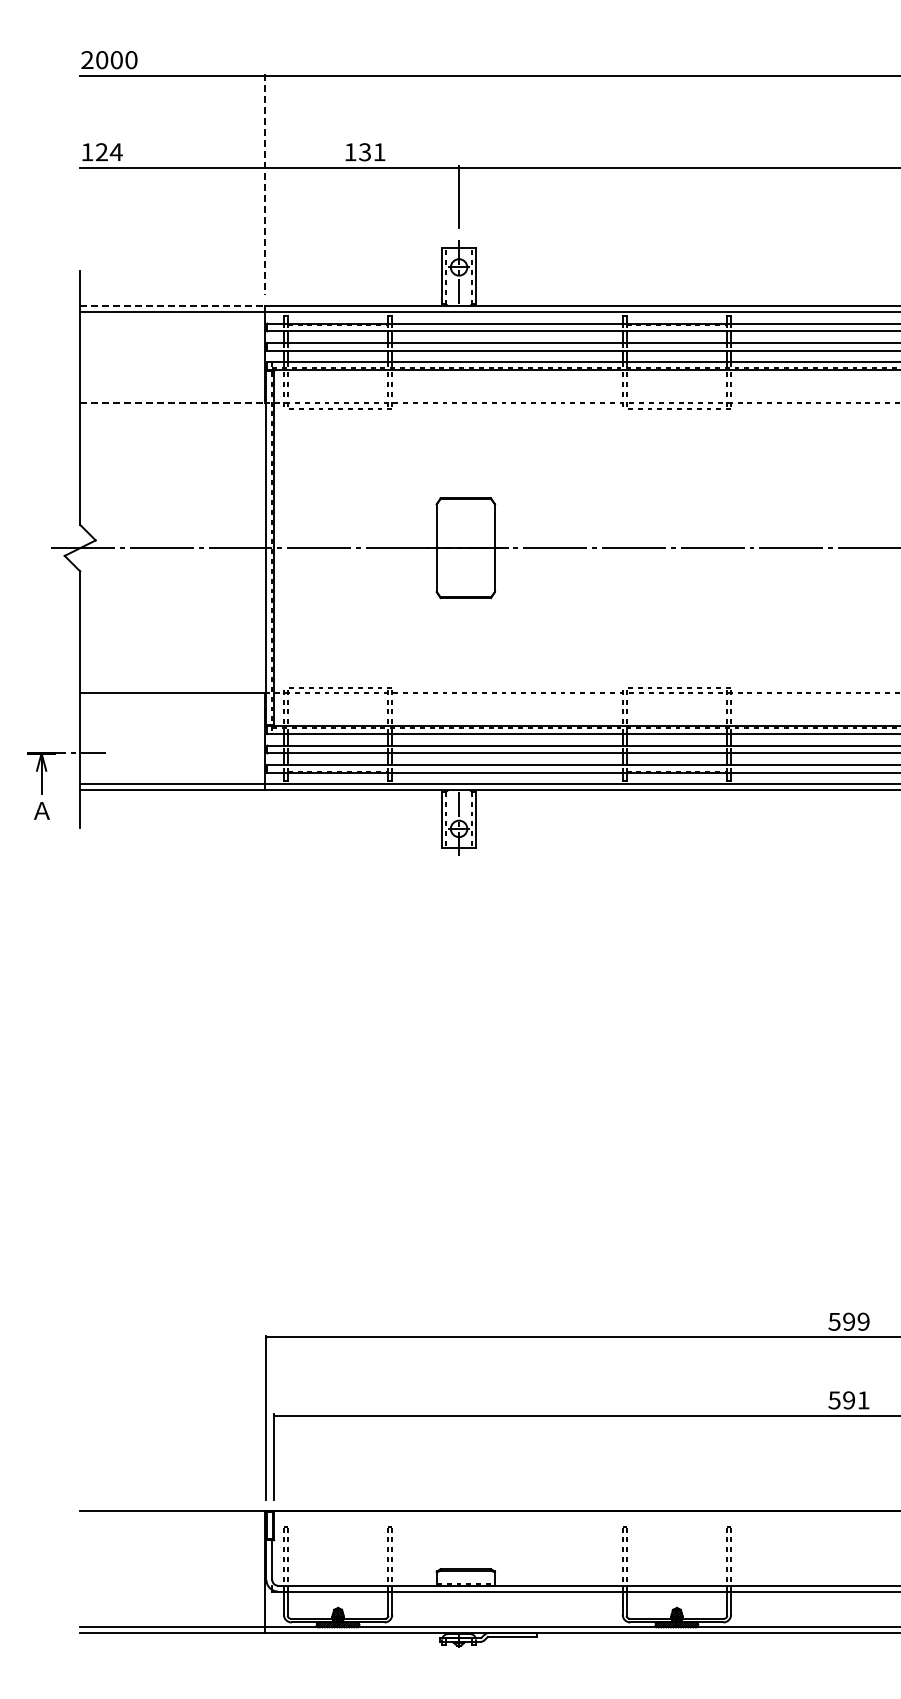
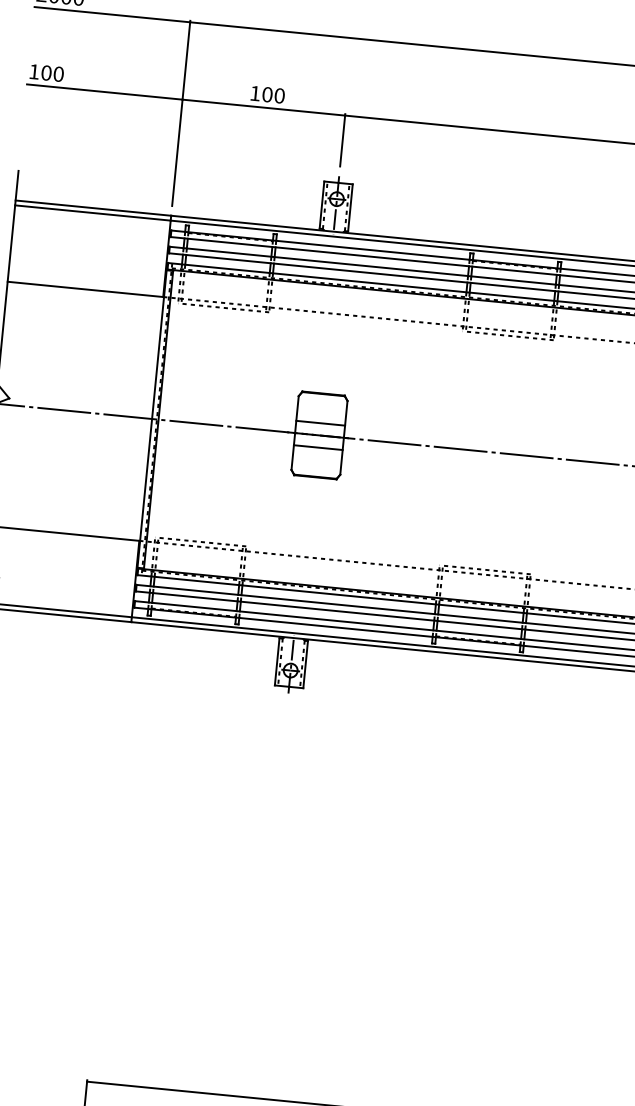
text: (108, 152) -> (52, 73), 124 -> 100
text: (372, 152) -> (273, 95), 131 -> 100
line: (265, 184) -> (181, 113), dashed -> solid
line: (172, 306) -> (93, 208), dashed -> solid
line: (173, 402) -> (86, 289), dashed -> solid
line: (465, 533) -> (320, 423), added
line: (465, 562) -> (318, 447), added

